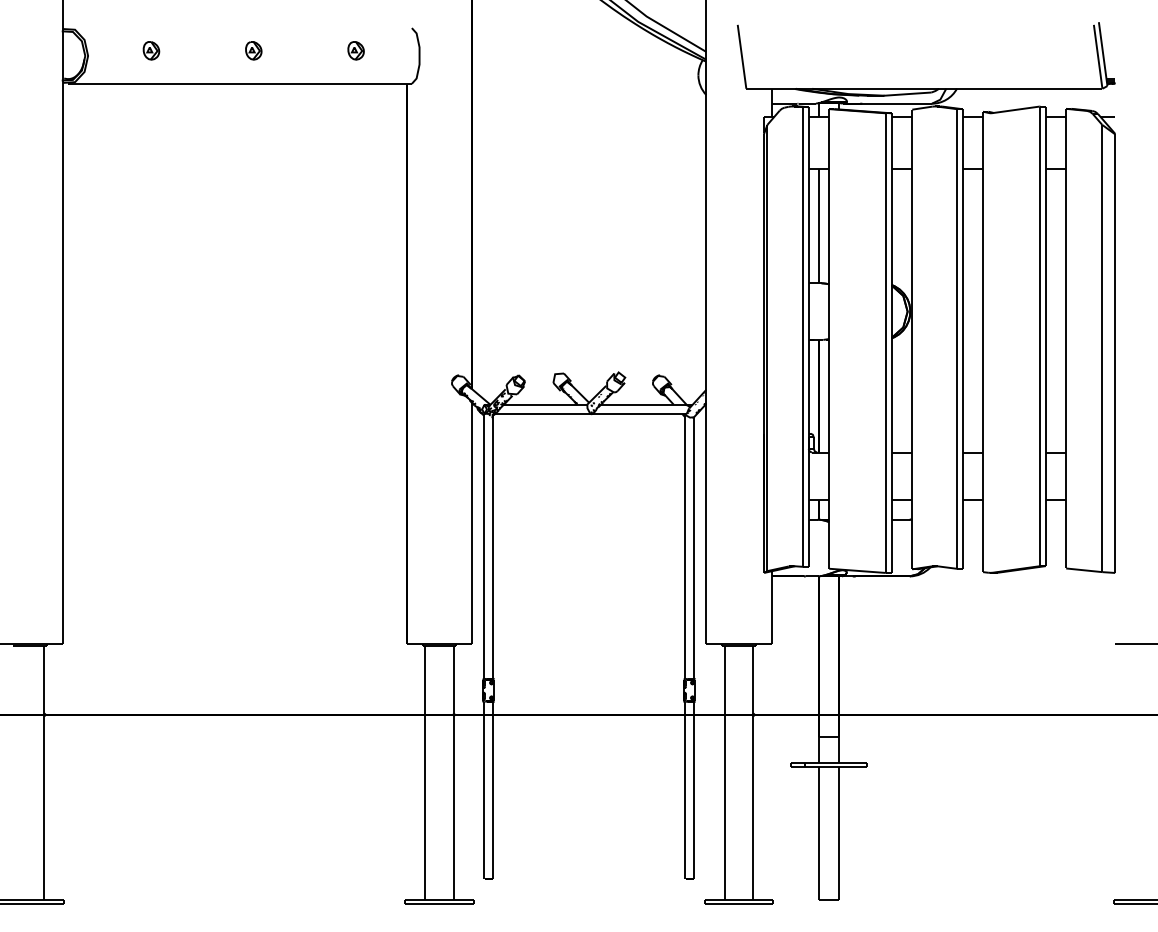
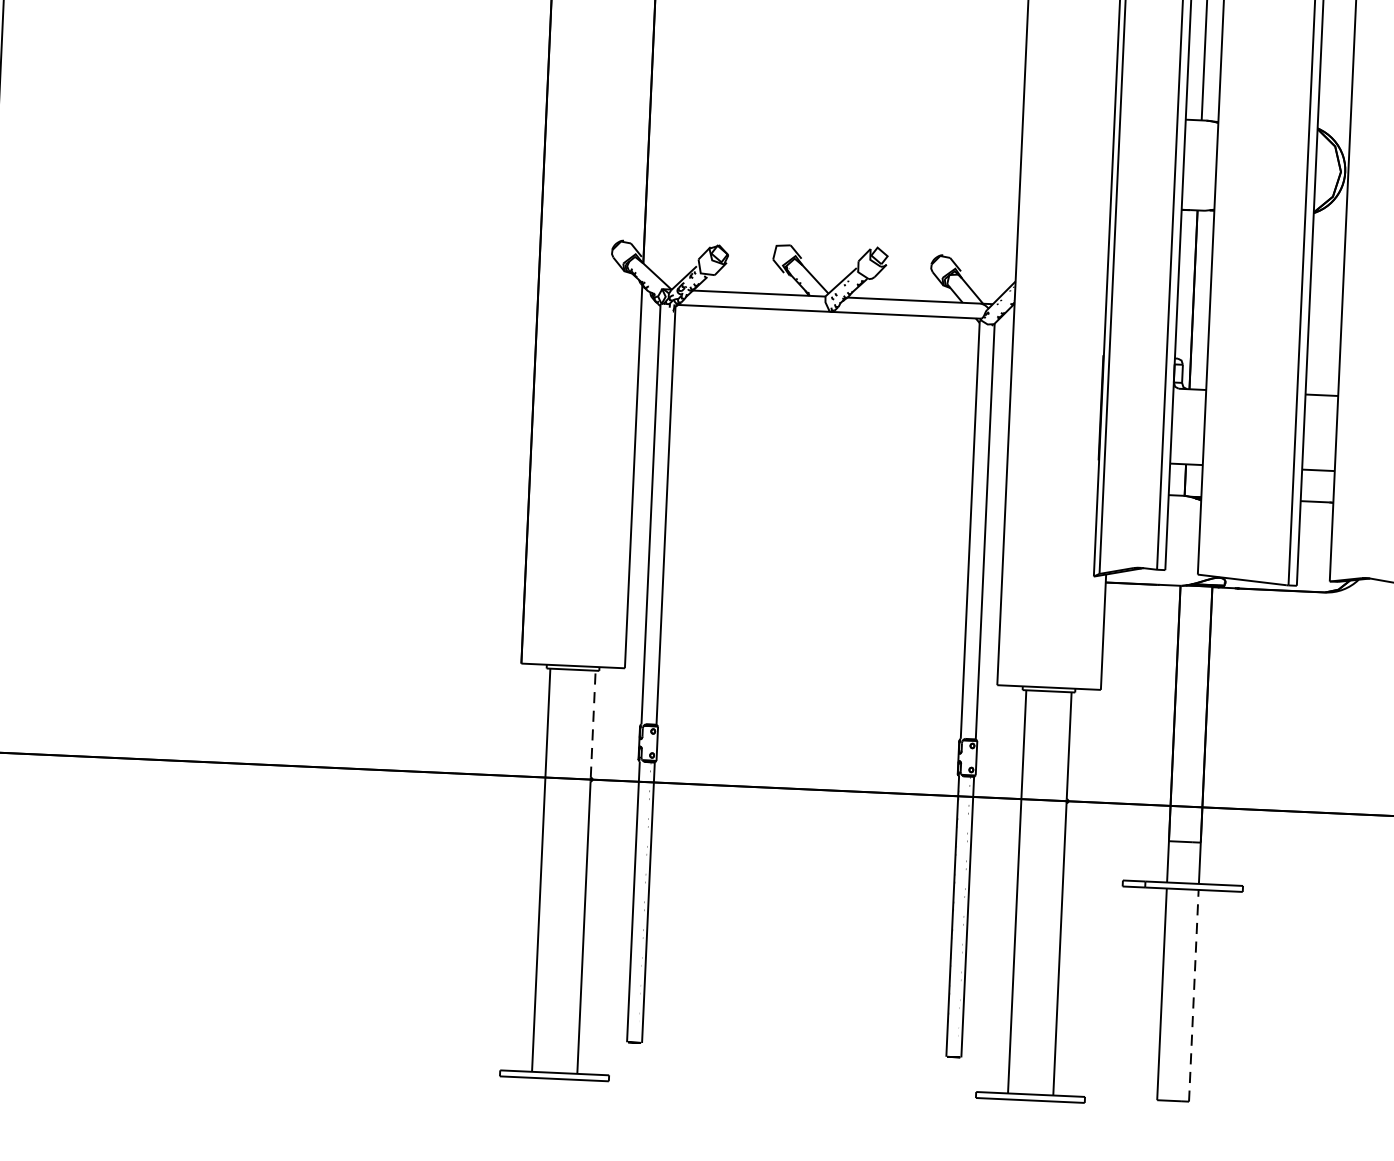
line: (453, 680) -> (593, 724), solid -> dashed
line: (838, 833) -> (1193, 995), solid -> dashed

